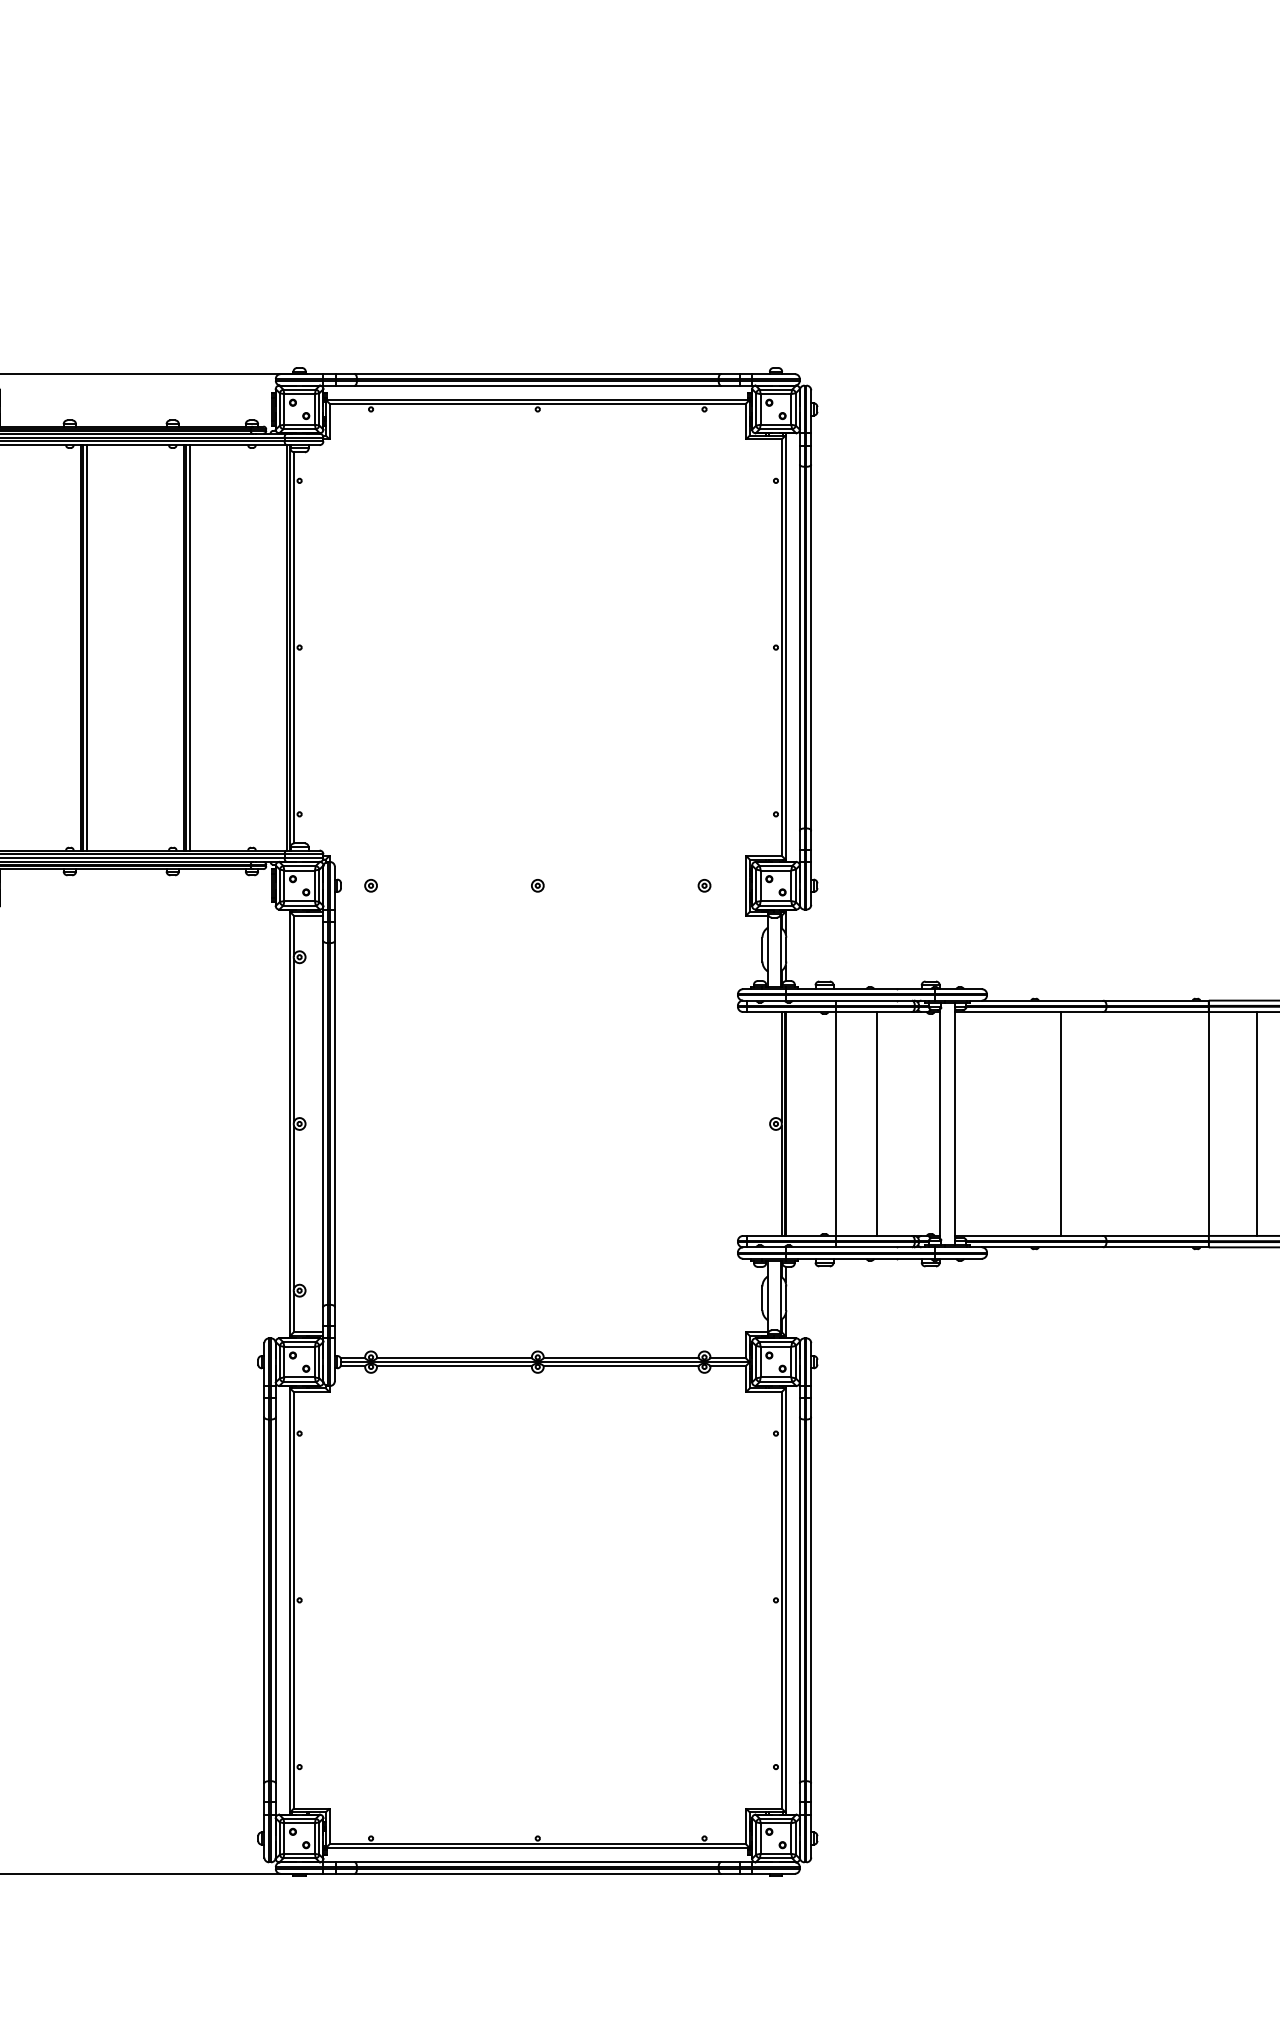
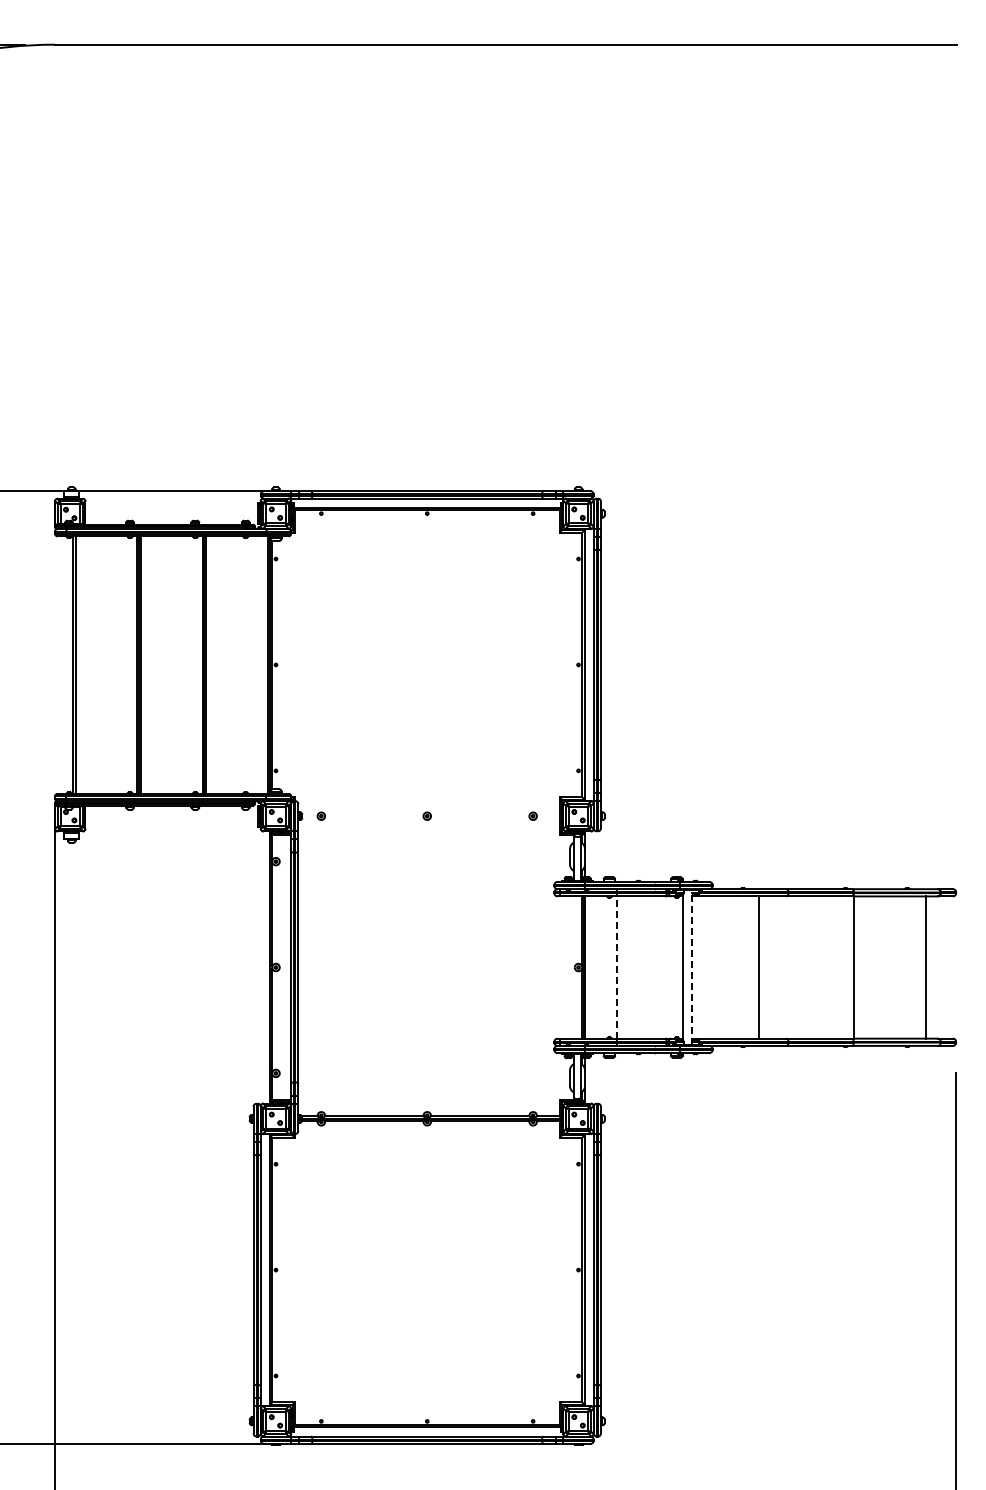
line: (835, 1123) -> (616, 967), solid -> dashed
line: (876, 1123) -> (642, 967), removed
line: (955, 1123) -> (692, 967), solid -> dashed
line: (1256, 1123) -> (883, 967), removed

